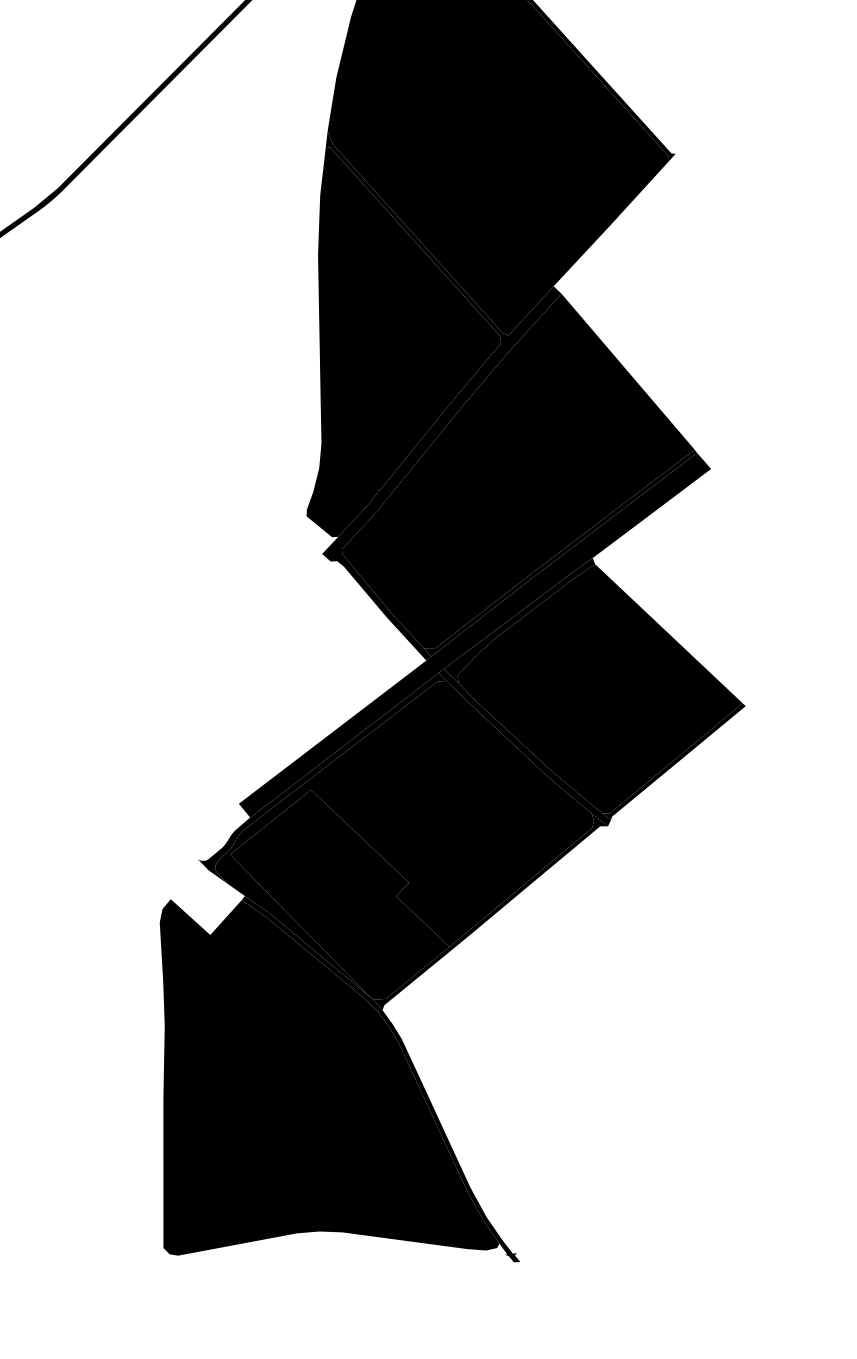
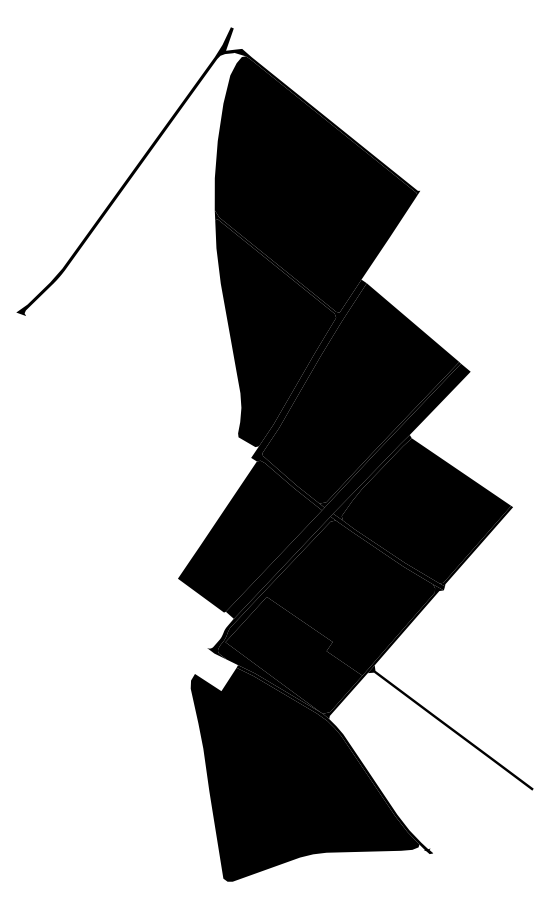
fill: (298, 684) -> (249, 536), added
fill: (582, 1056) -> (450, 727), added

